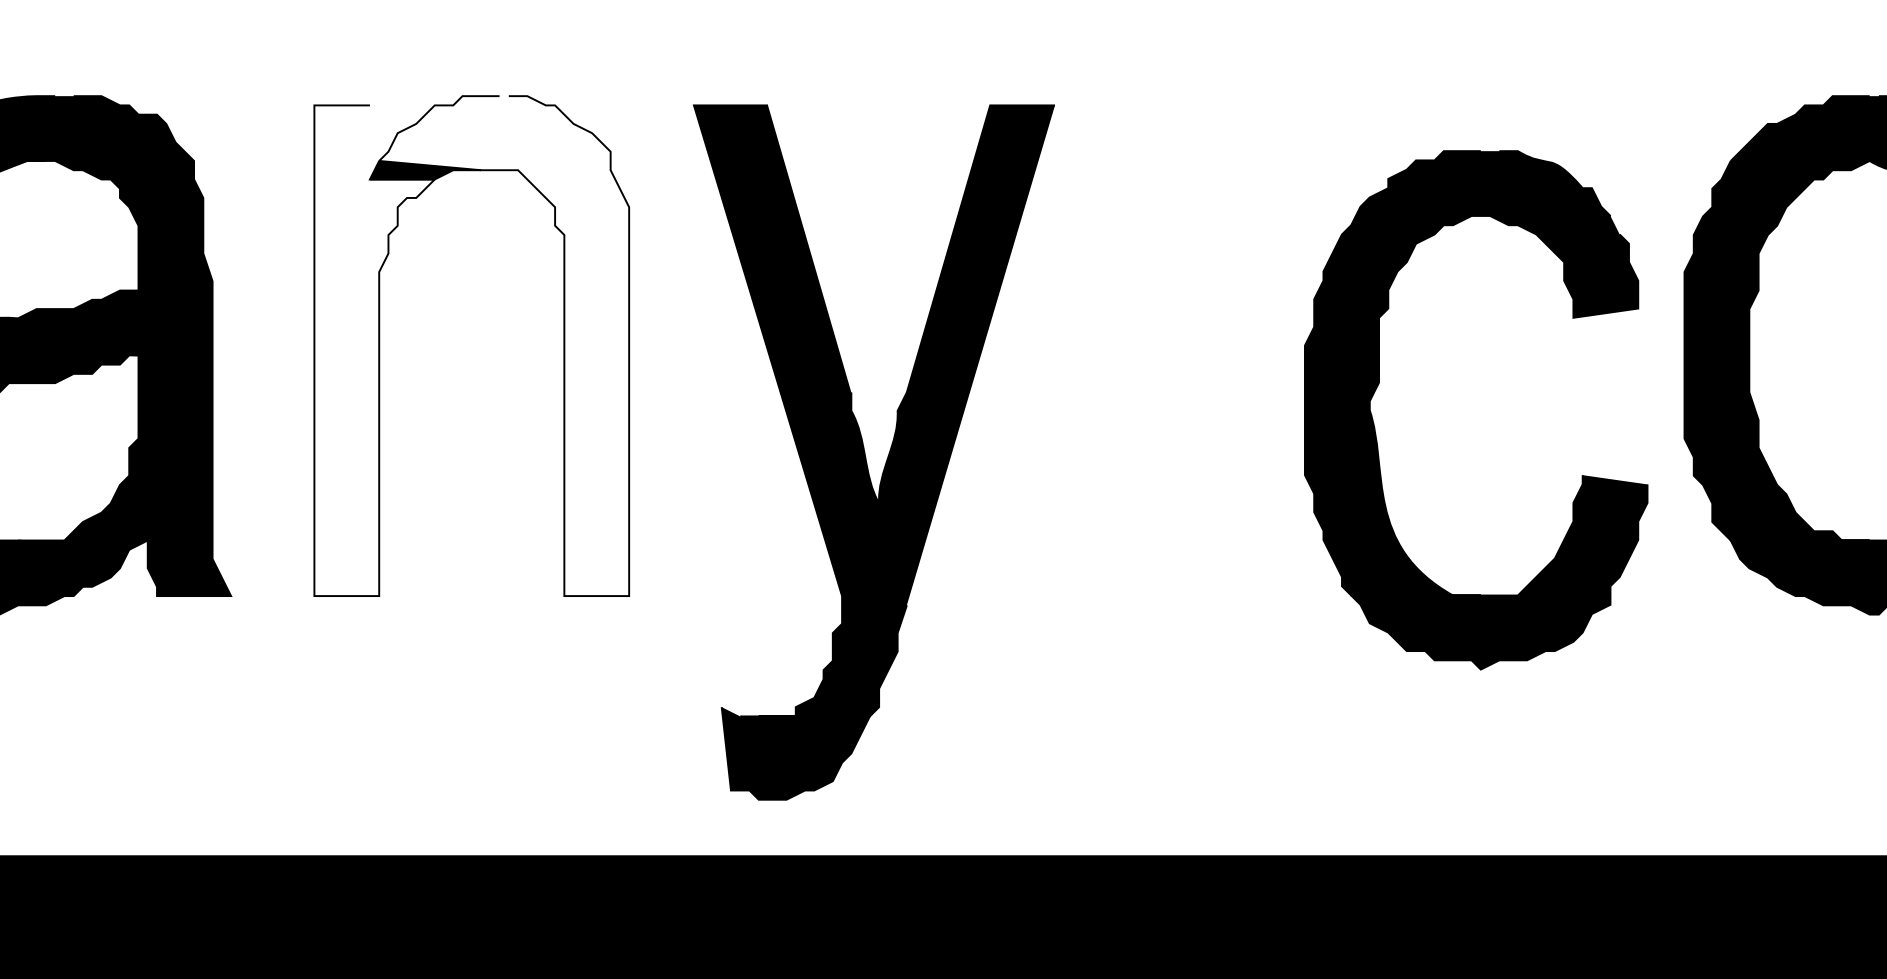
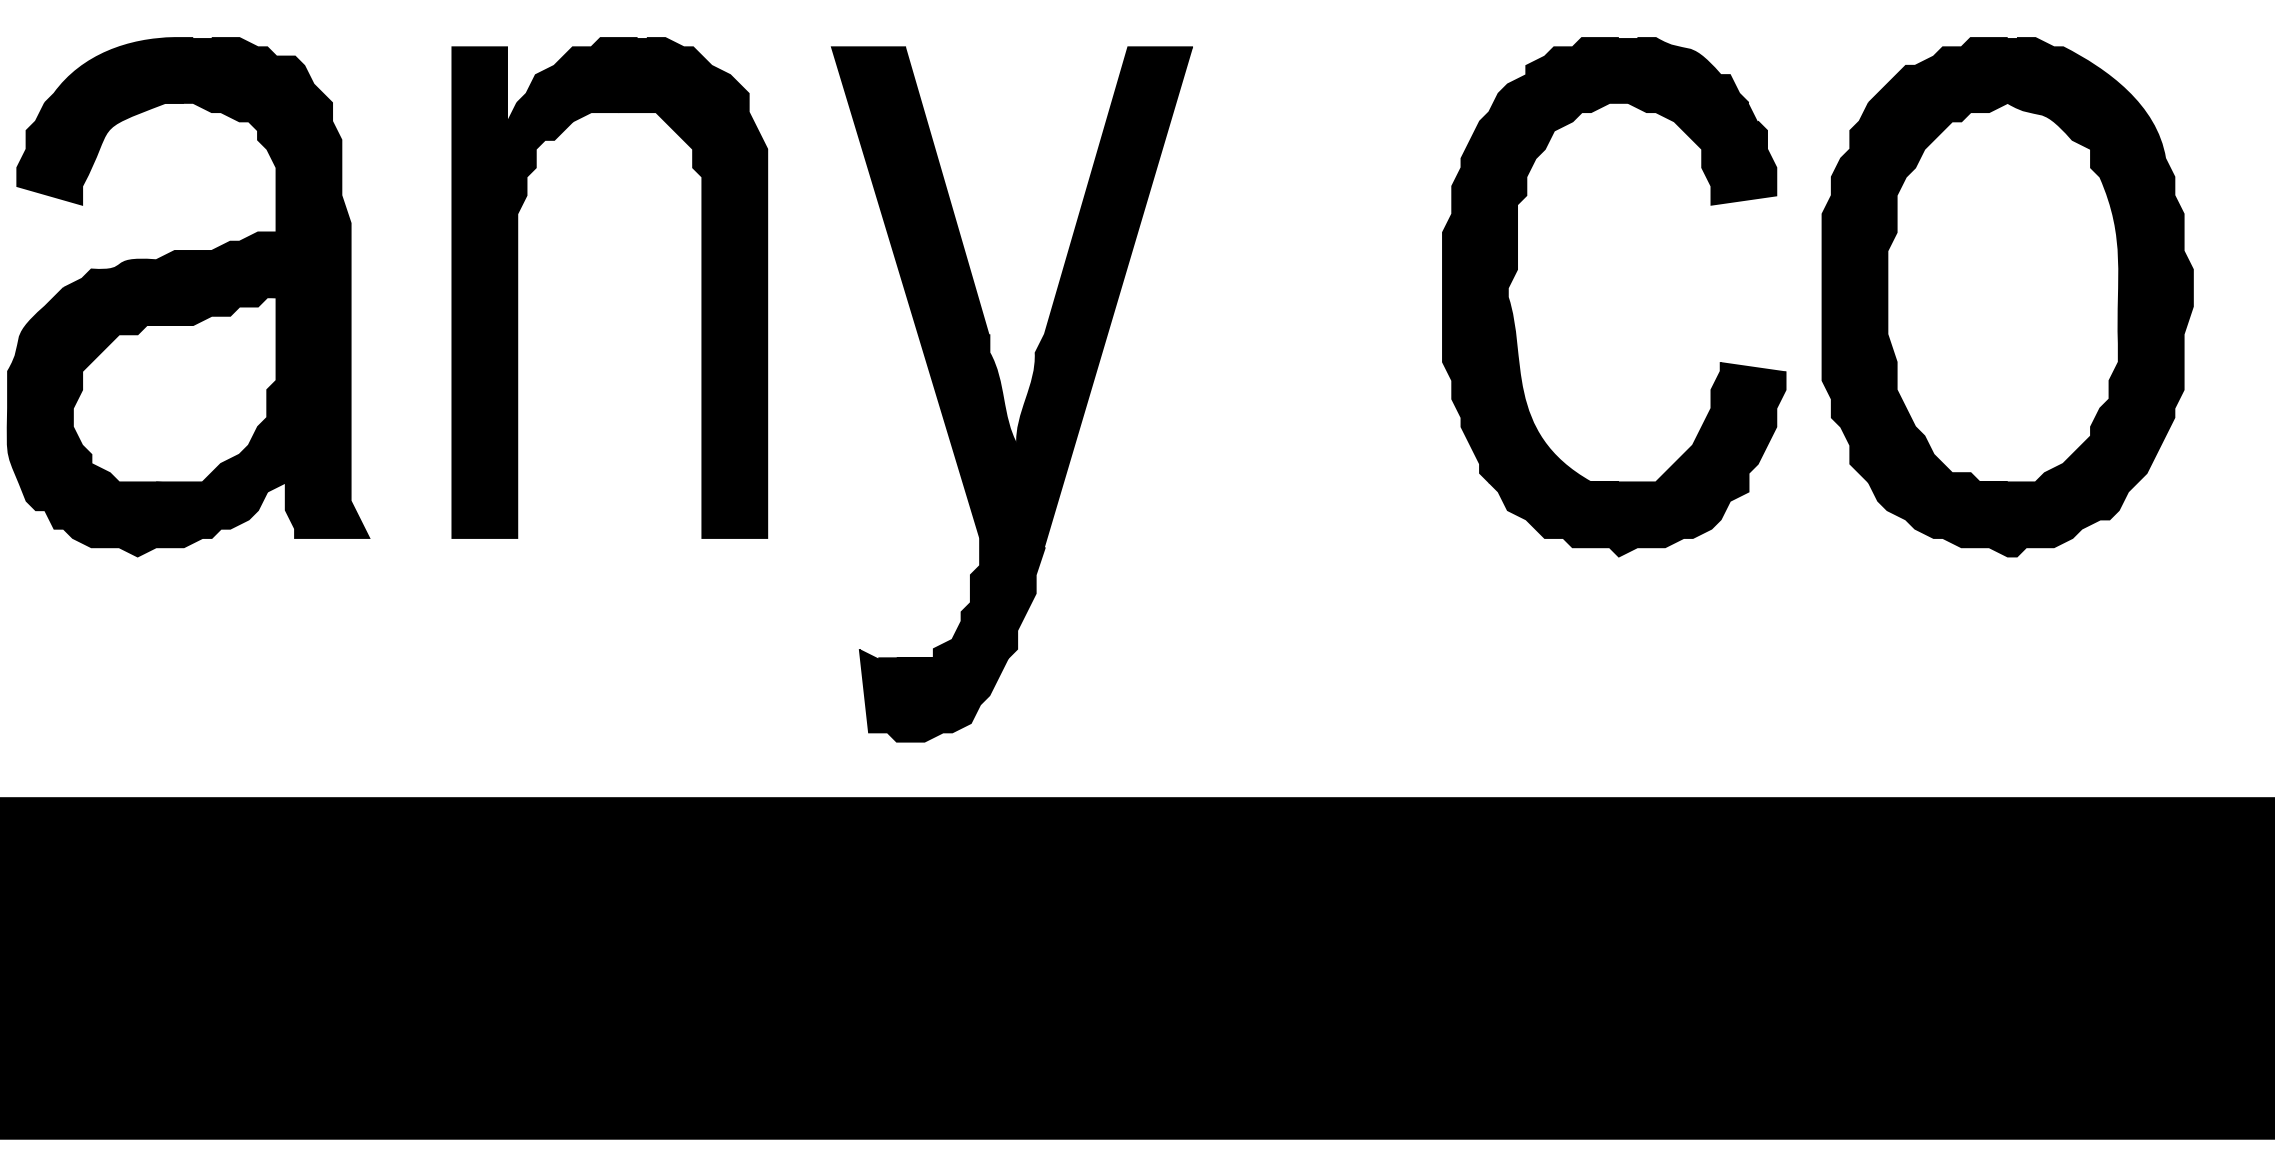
fill: (504, 345) -> (642, 287), added
fill: (374, 350) -> (512, 292), added
part: (1379, 384) -> (1517, 271), moved

